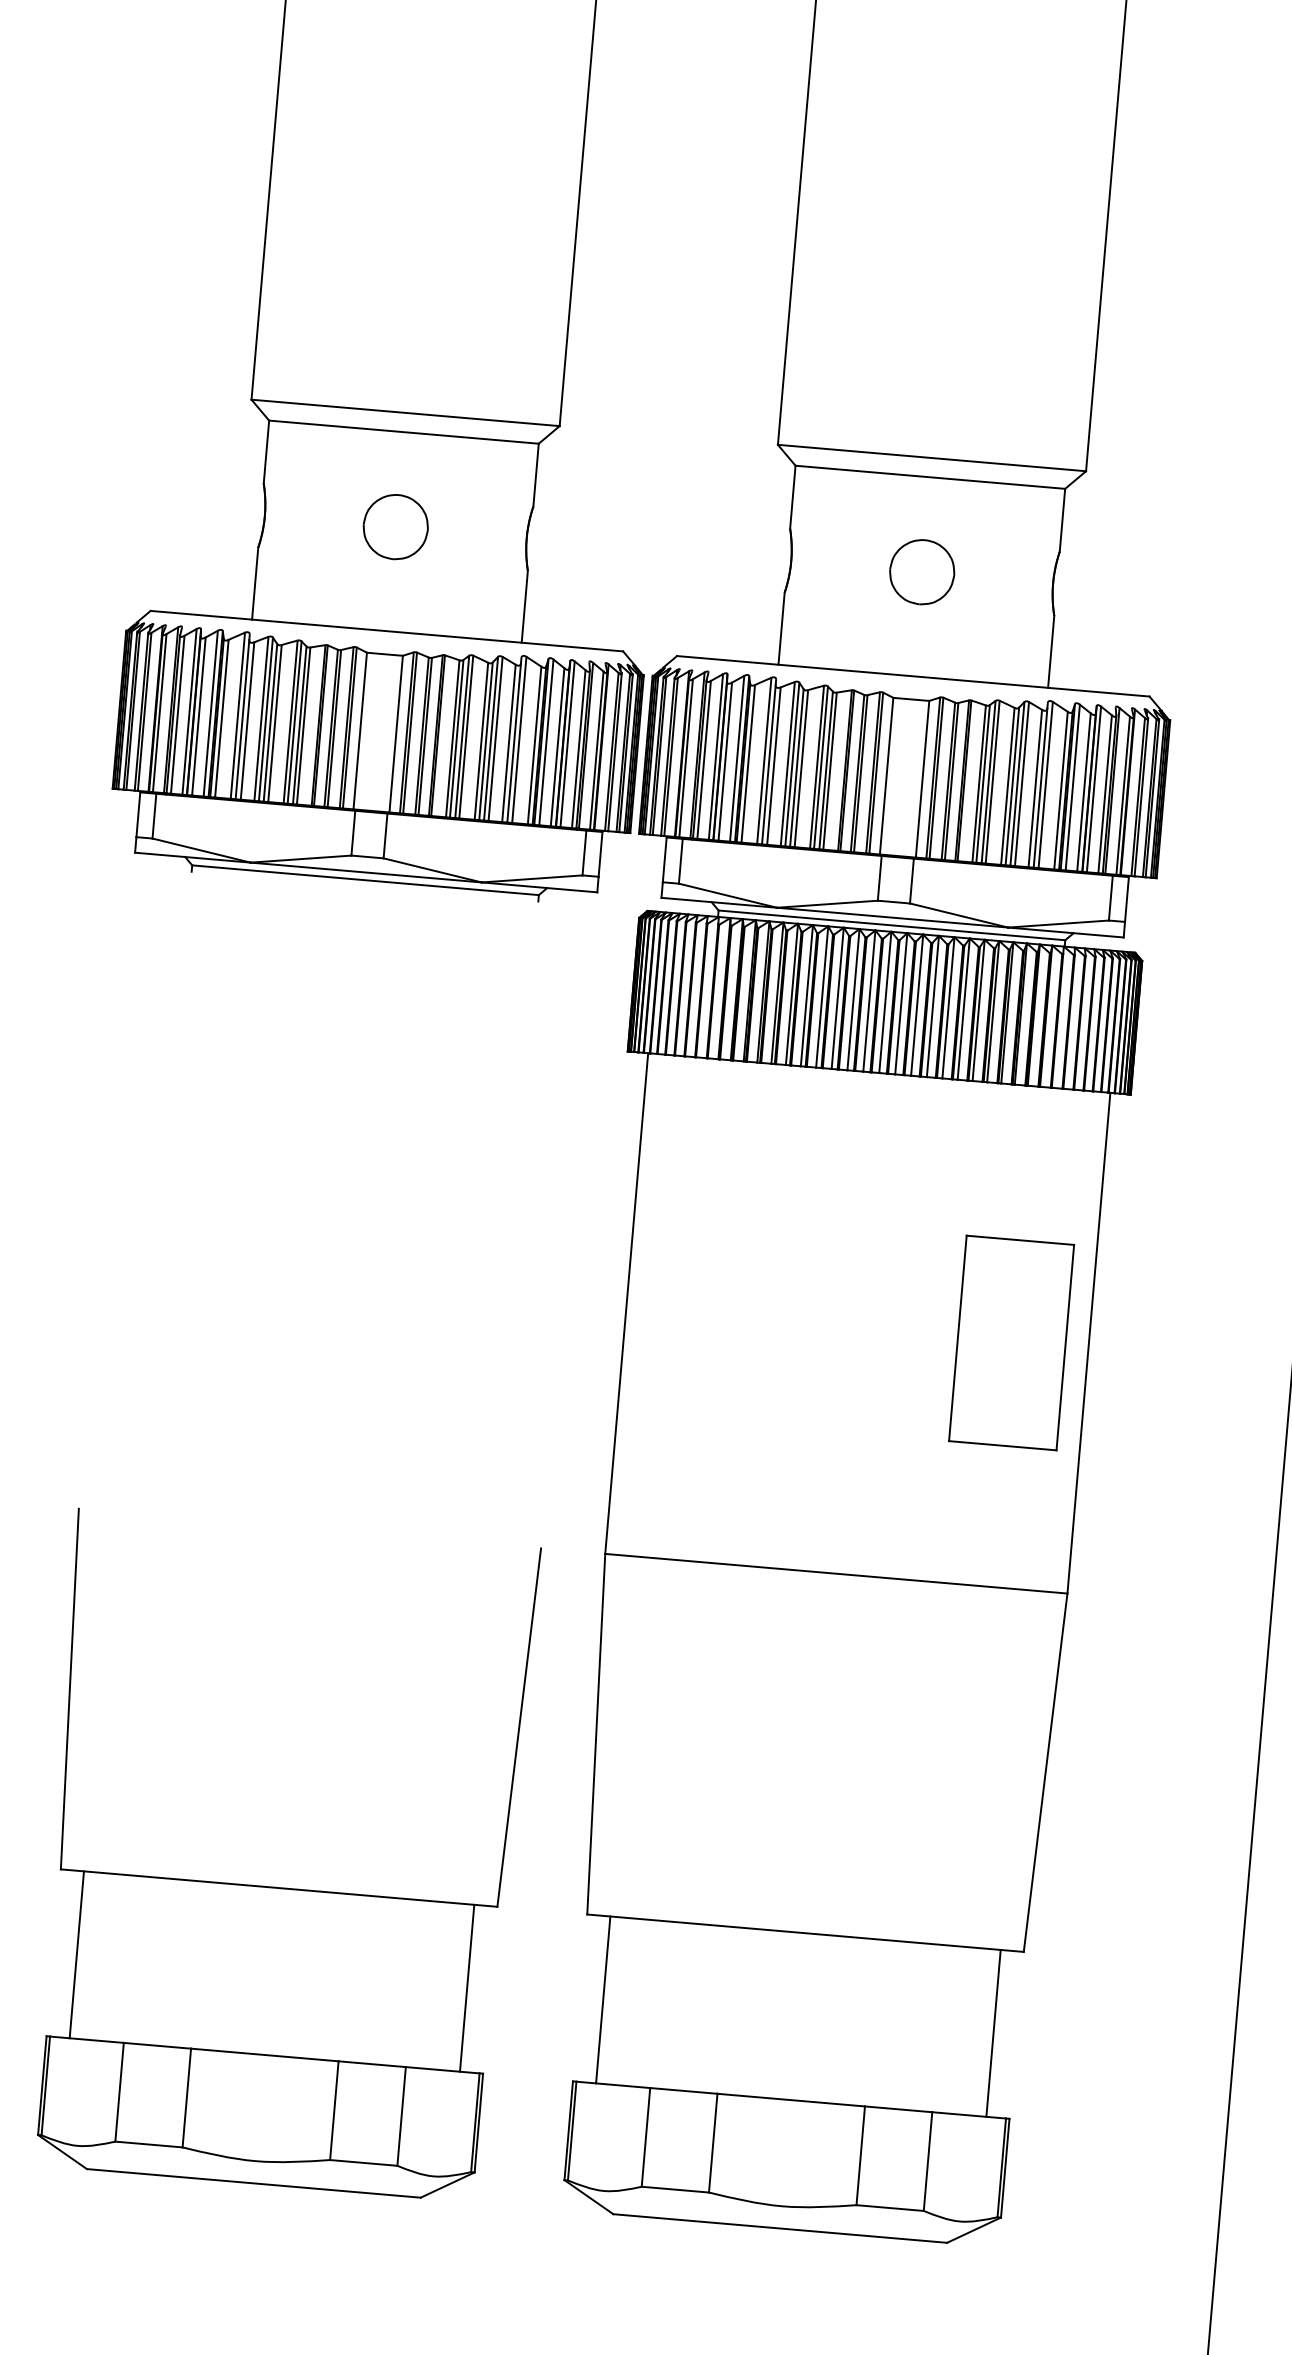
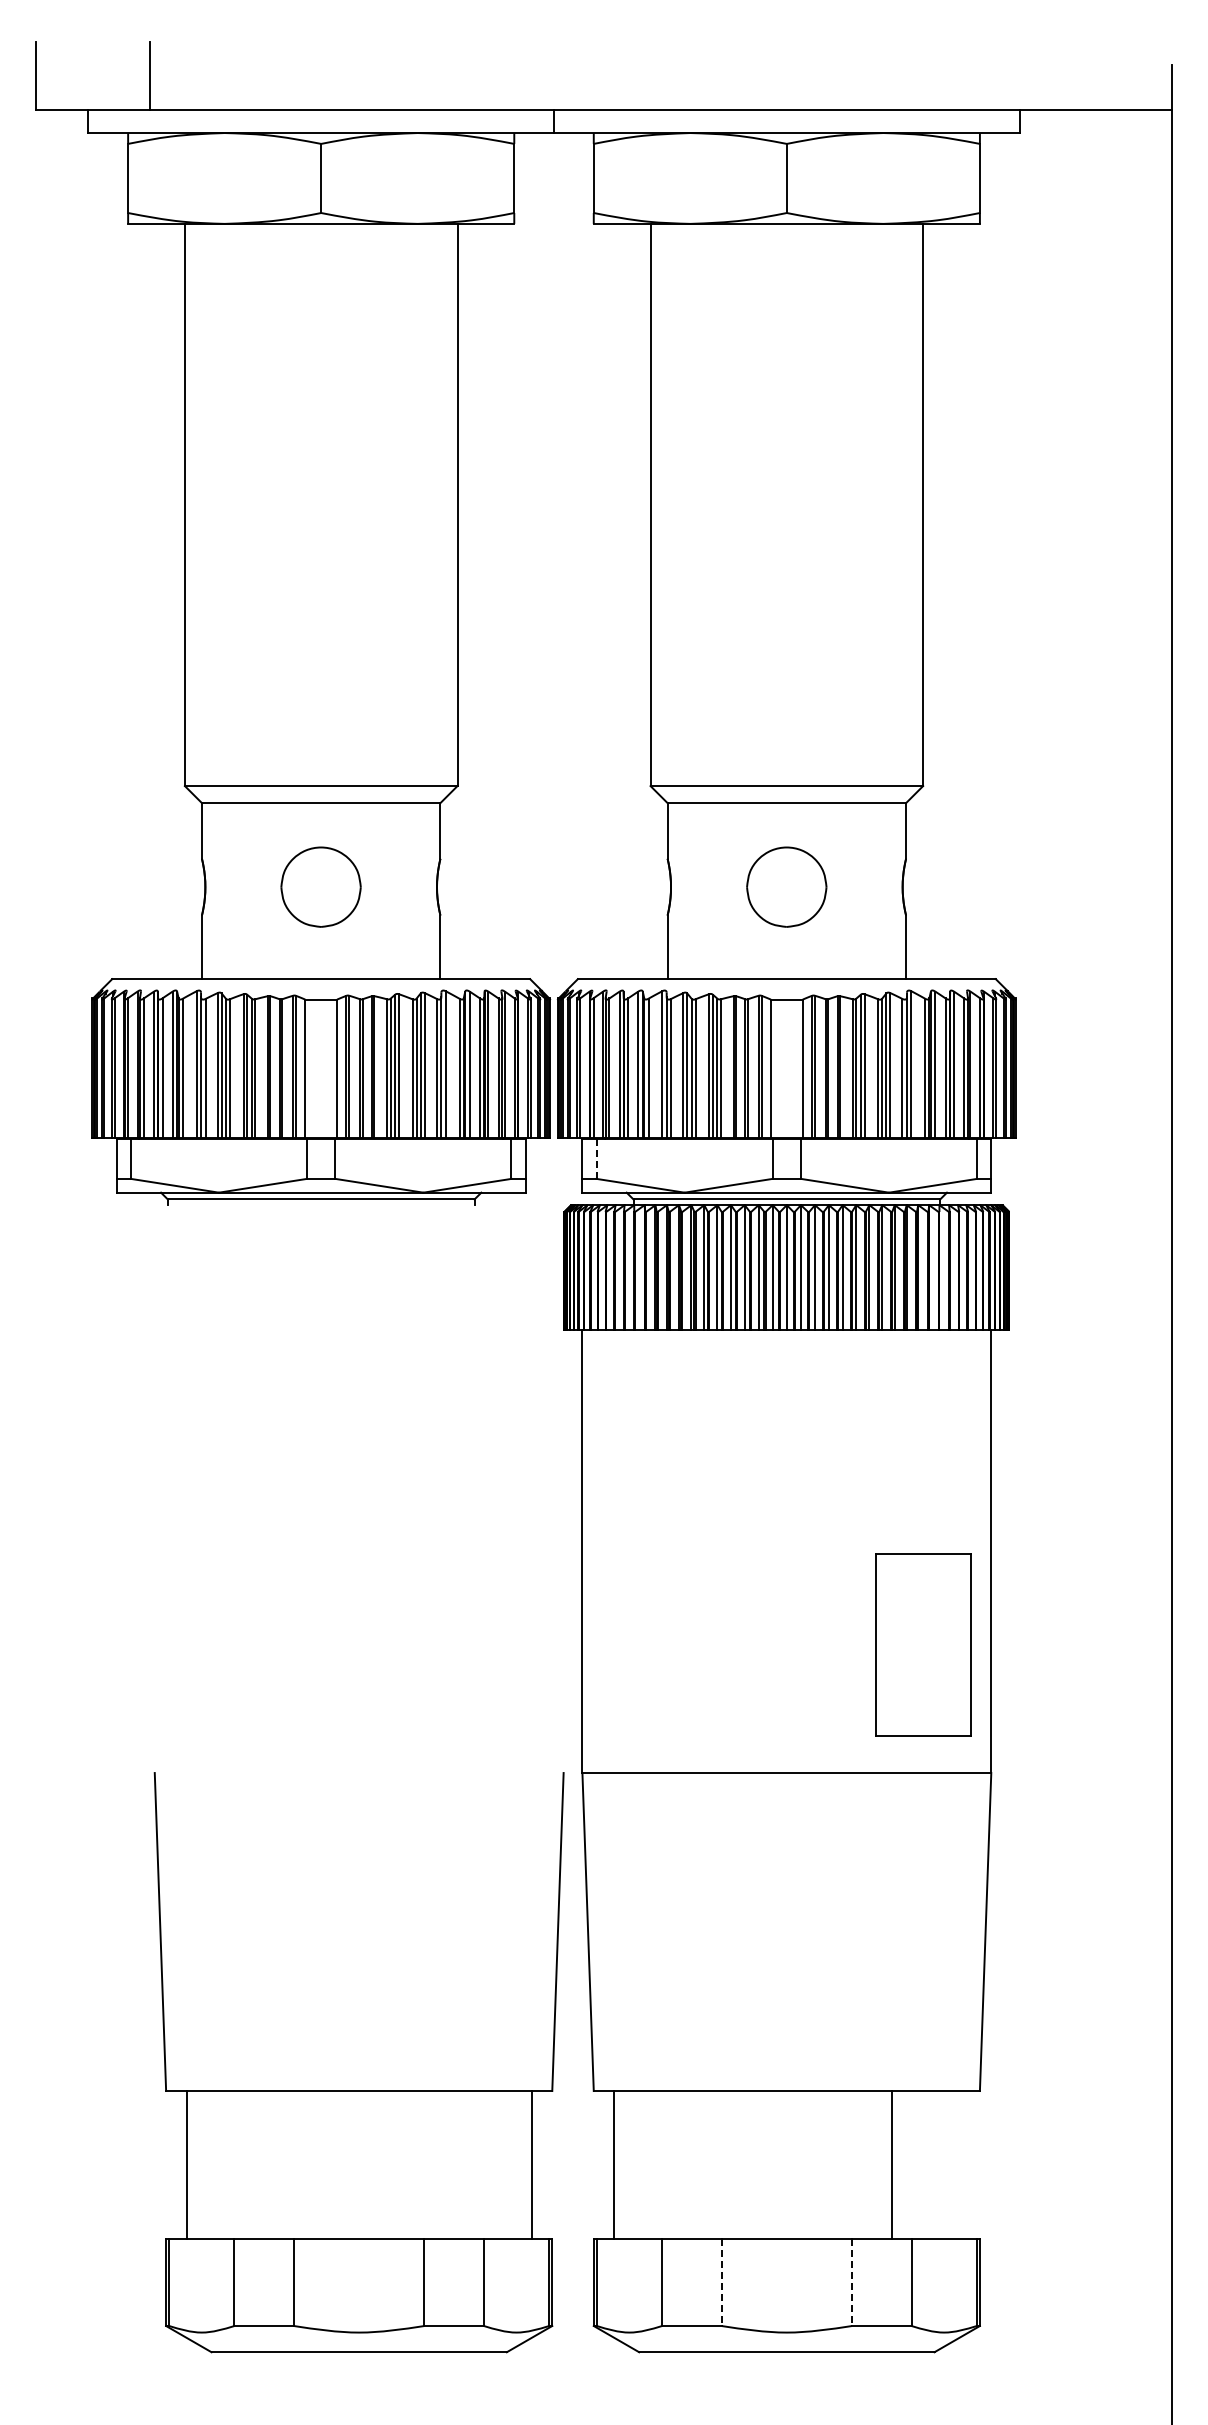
part: (396, 526) -> (321, 886), size x1.4
part: (921, 571) -> (786, 886), size x1.4
line: (680, 861) -> (596, 1159), solid -> dashed
part: (1011, 1342) -> (923, 1644), moved
part: (278, 1887) -> (358, 2090), moved
line: (993, 2033) -> (892, 2164), moved
line: (713, 2143) -> (721, 2282), solid -> dashed
line: (861, 2156) -> (852, 2282), solid -> dashed

